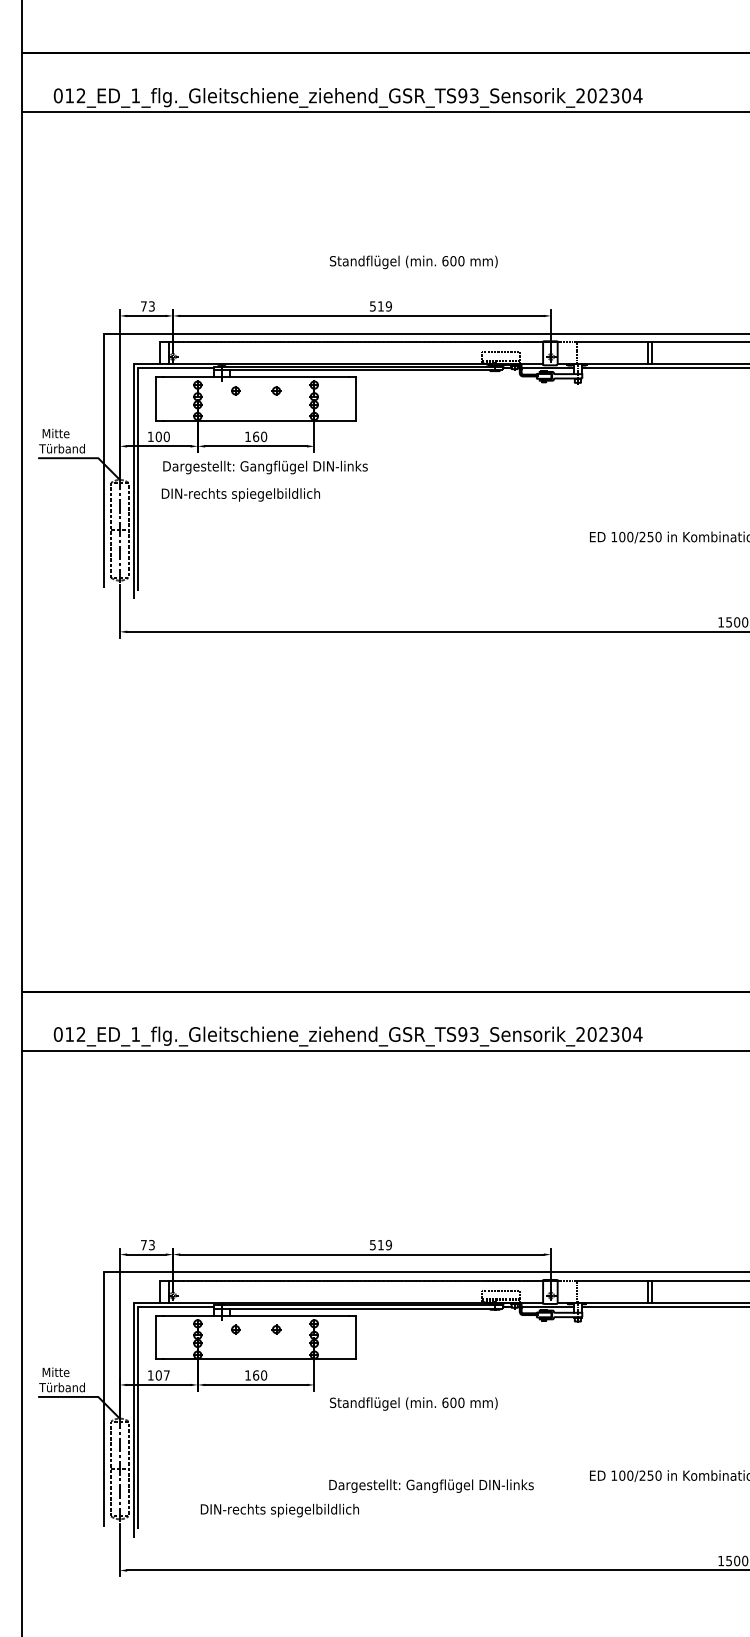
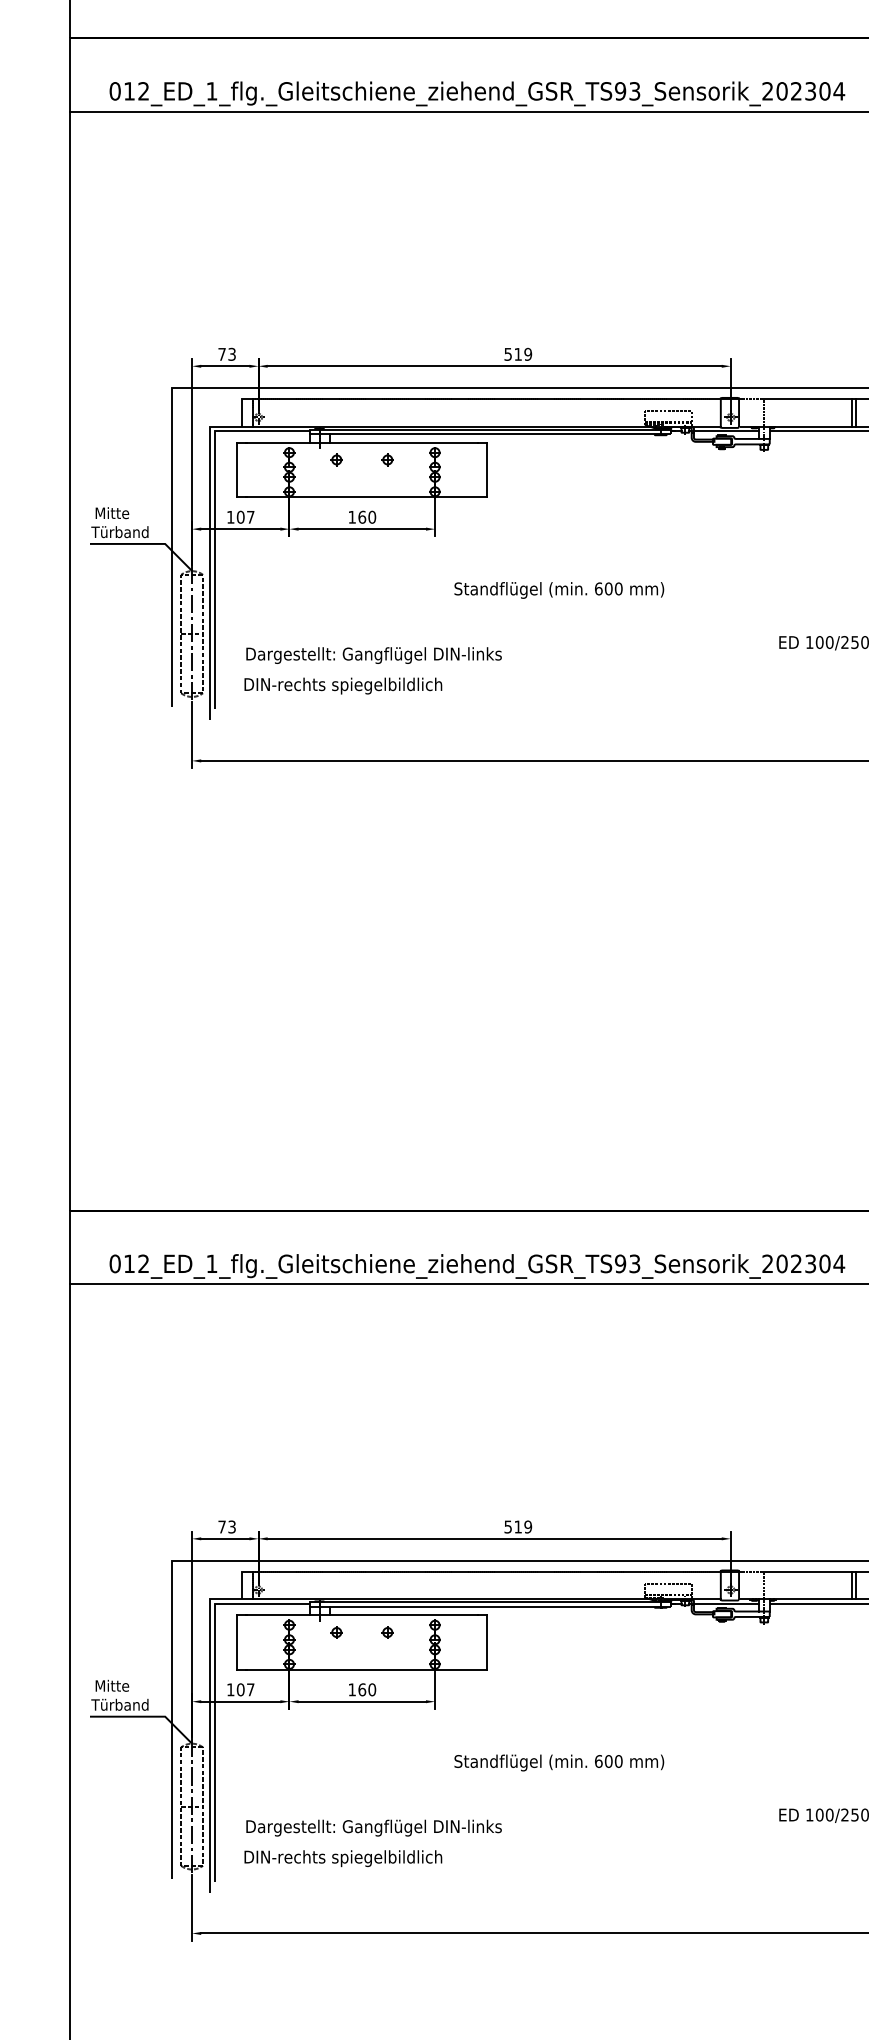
text: (413, 262) -> (558, 590), moved
text: (166, 436) -> (250, 516), 100 -> 107
text: (265, 467) -> (374, 655), moved
text: (240, 494) -> (342, 685), moved
text: (413, 1403) -> (558, 1762), moved
text: (431, 1485) -> (374, 1827), moved
text: (279, 1510) -> (342, 1858), moved

